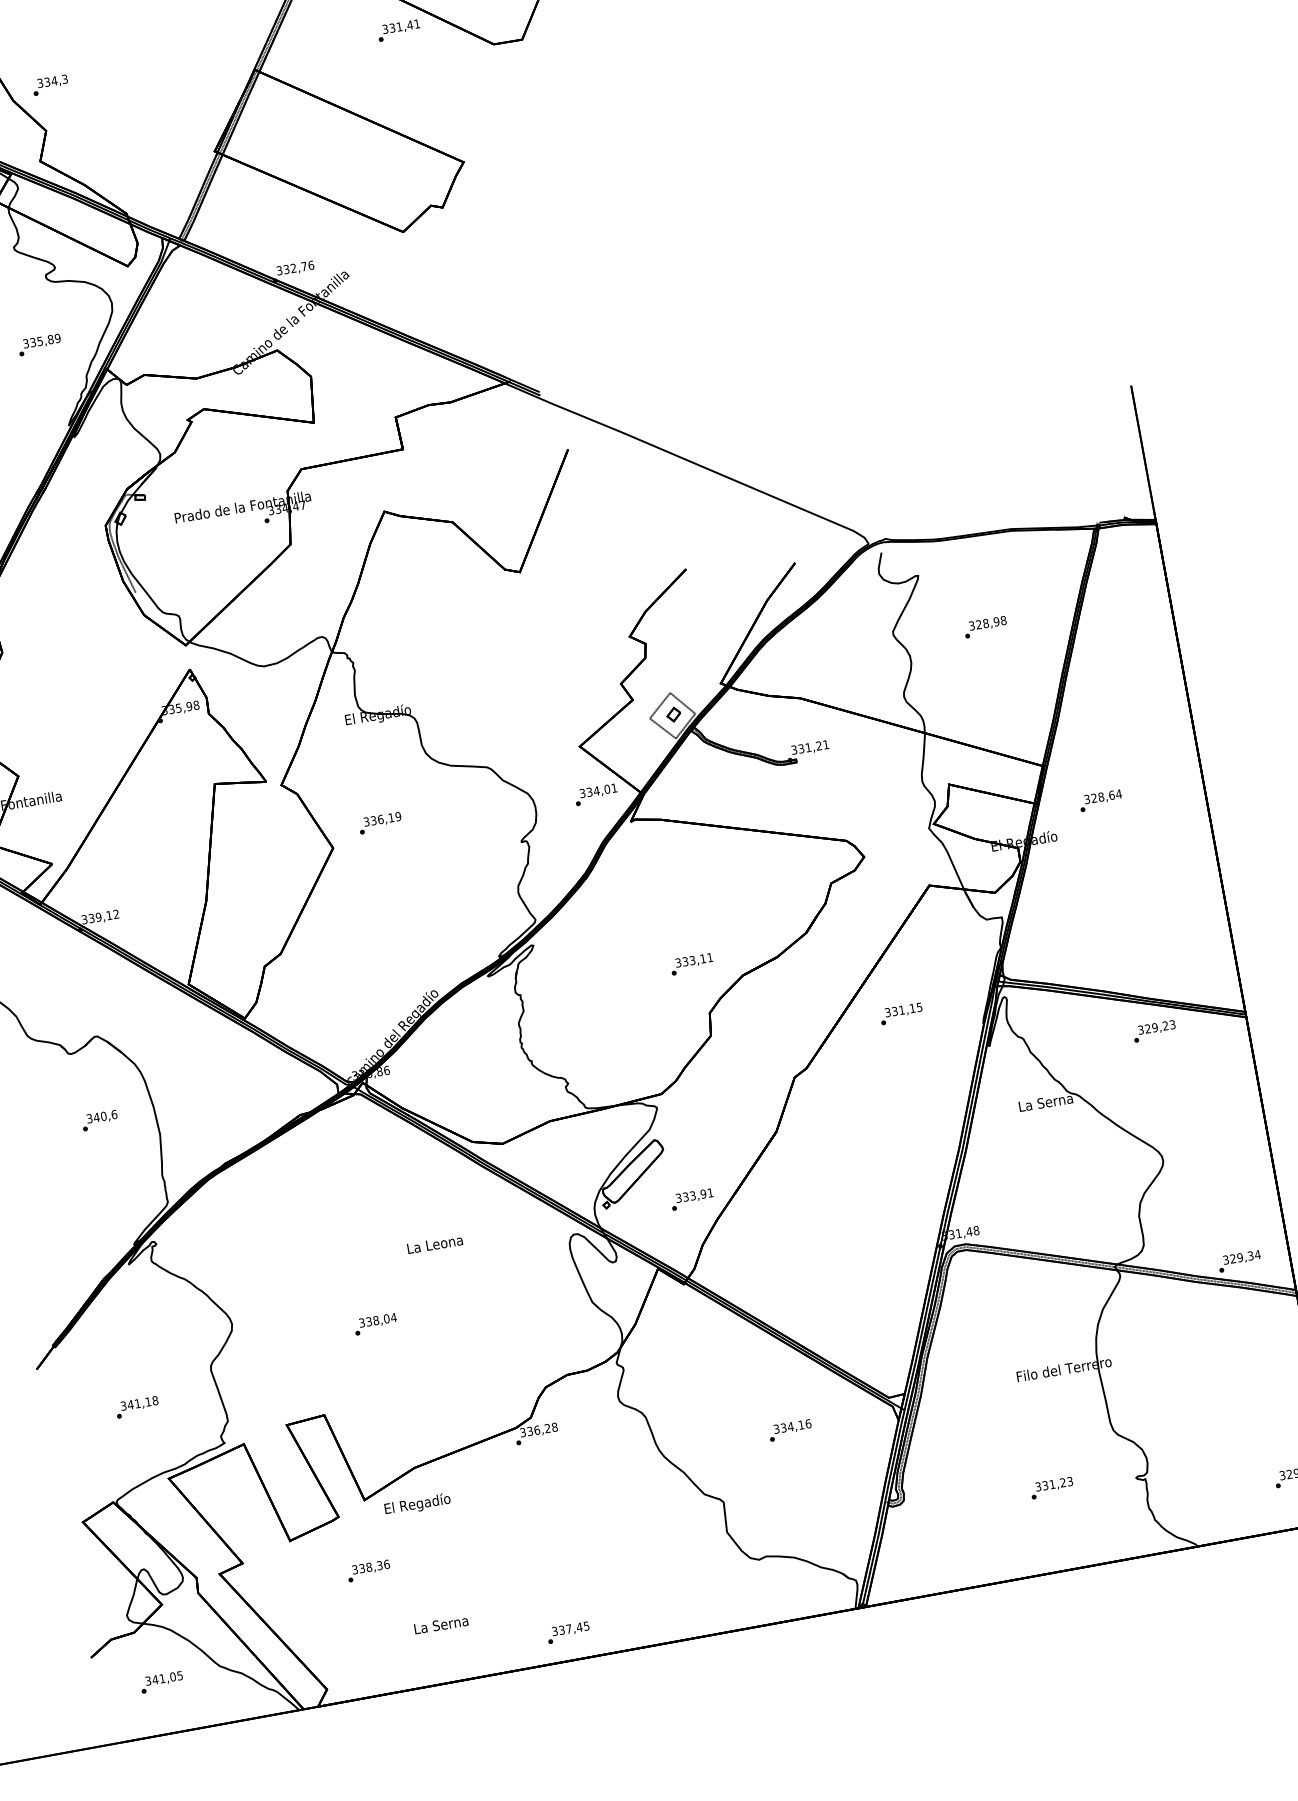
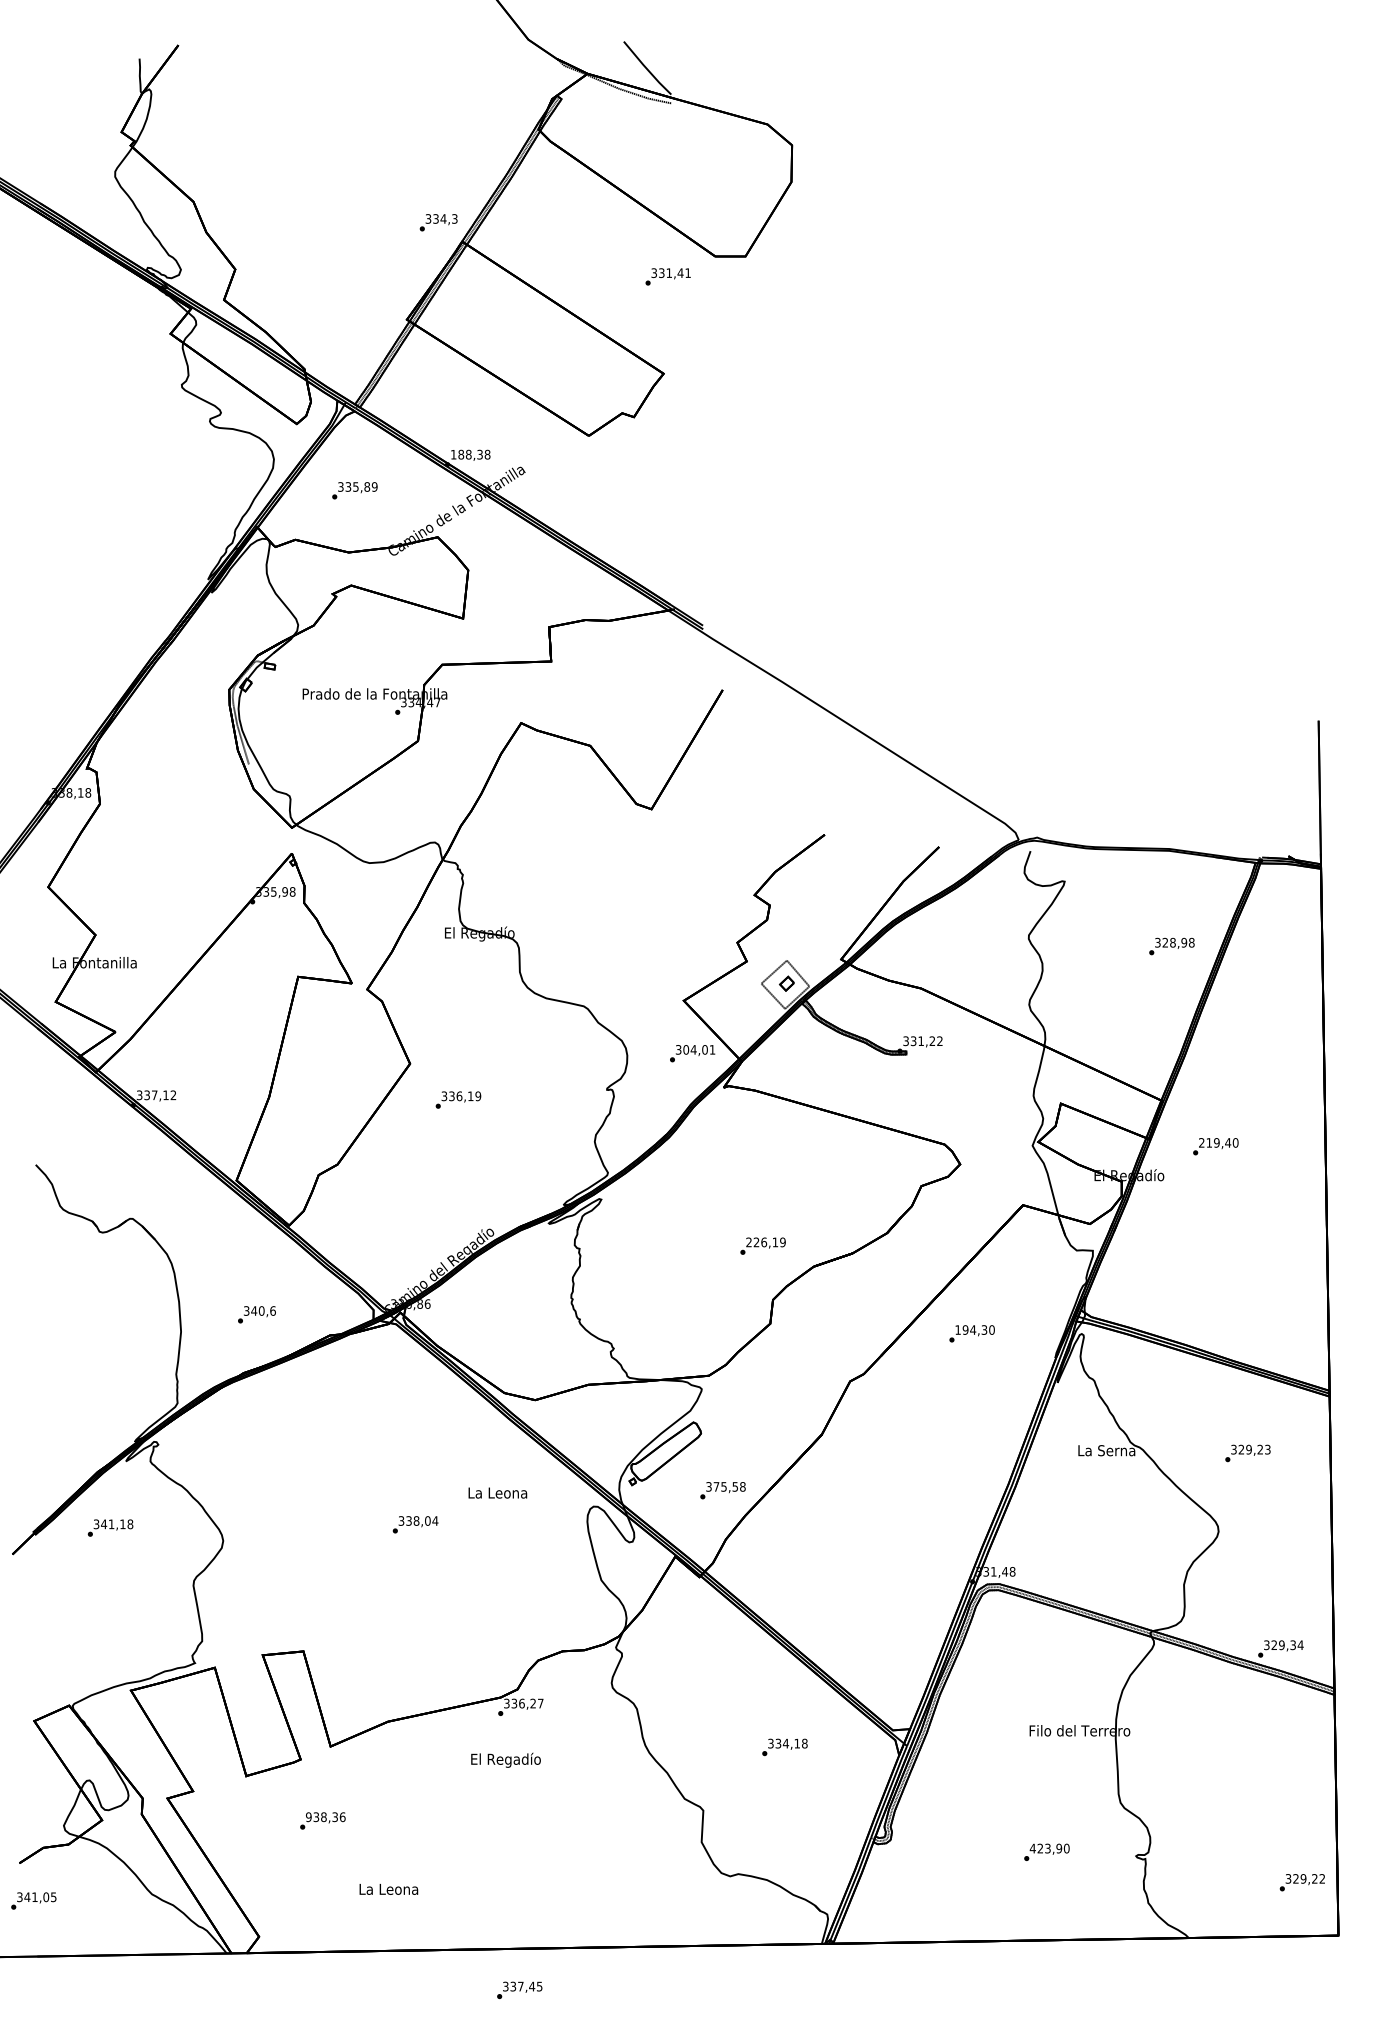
text: (398, 30) -> (667, 276), moved
text: (50, 85) -> (438, 222), moved
text: (295, 267) -> (470, 454), 332,76 -> 188,38
text: (39, 344) -> (354, 490), moved
text: (985, 627) -> (1171, 946), moved
text: (825, 744) -> (939, 1040), 331,21 -> 331,22
text: (589, 791) -> (686, 1049), 334,01 -> 304,01
text: (1102, 796) -> (1218, 1142), 328,64 -> 219,40
text: (380, 822) -> (458, 1099), moved
text: (98, 917) -> (154, 1095), 339,12 -> 337,12
text: (693, 960) -> (765, 1242), 333,11 -> 226,19
text: (903, 1009) -> (974, 1329), 331,15 -> 194,30
text: (1154, 1031) -> (1247, 1453), moved
text: (99, 1120) -> (256, 1314), moved
text: (697, 1194) -> (729, 1486), 333,91 -> 375,58
text: (434, 1244) -> (497, 1492), moved
text: (375, 1324) -> (415, 1524), moved
text: (137, 1406) -> (110, 1527), moved
text: (808, 1423) -> (804, 1743), 334,16 -> 334,18
text: (554, 1427) -> (540, 1703), 336,28 -> 336,27
text: (1053, 1484) -> (1049, 1848), 331,23 -> 423,90
text: (417, 1503) -> (505, 1759), moved
text: (354, 1569) -> (308, 1816), 338,36 -> 938,36
text: (440, 1624) -> (388, 1888), La Serna -> La Leona
text: (568, 1632) -> (519, 1990), moved
text: (161, 1681) -> (33, 1900), moved

